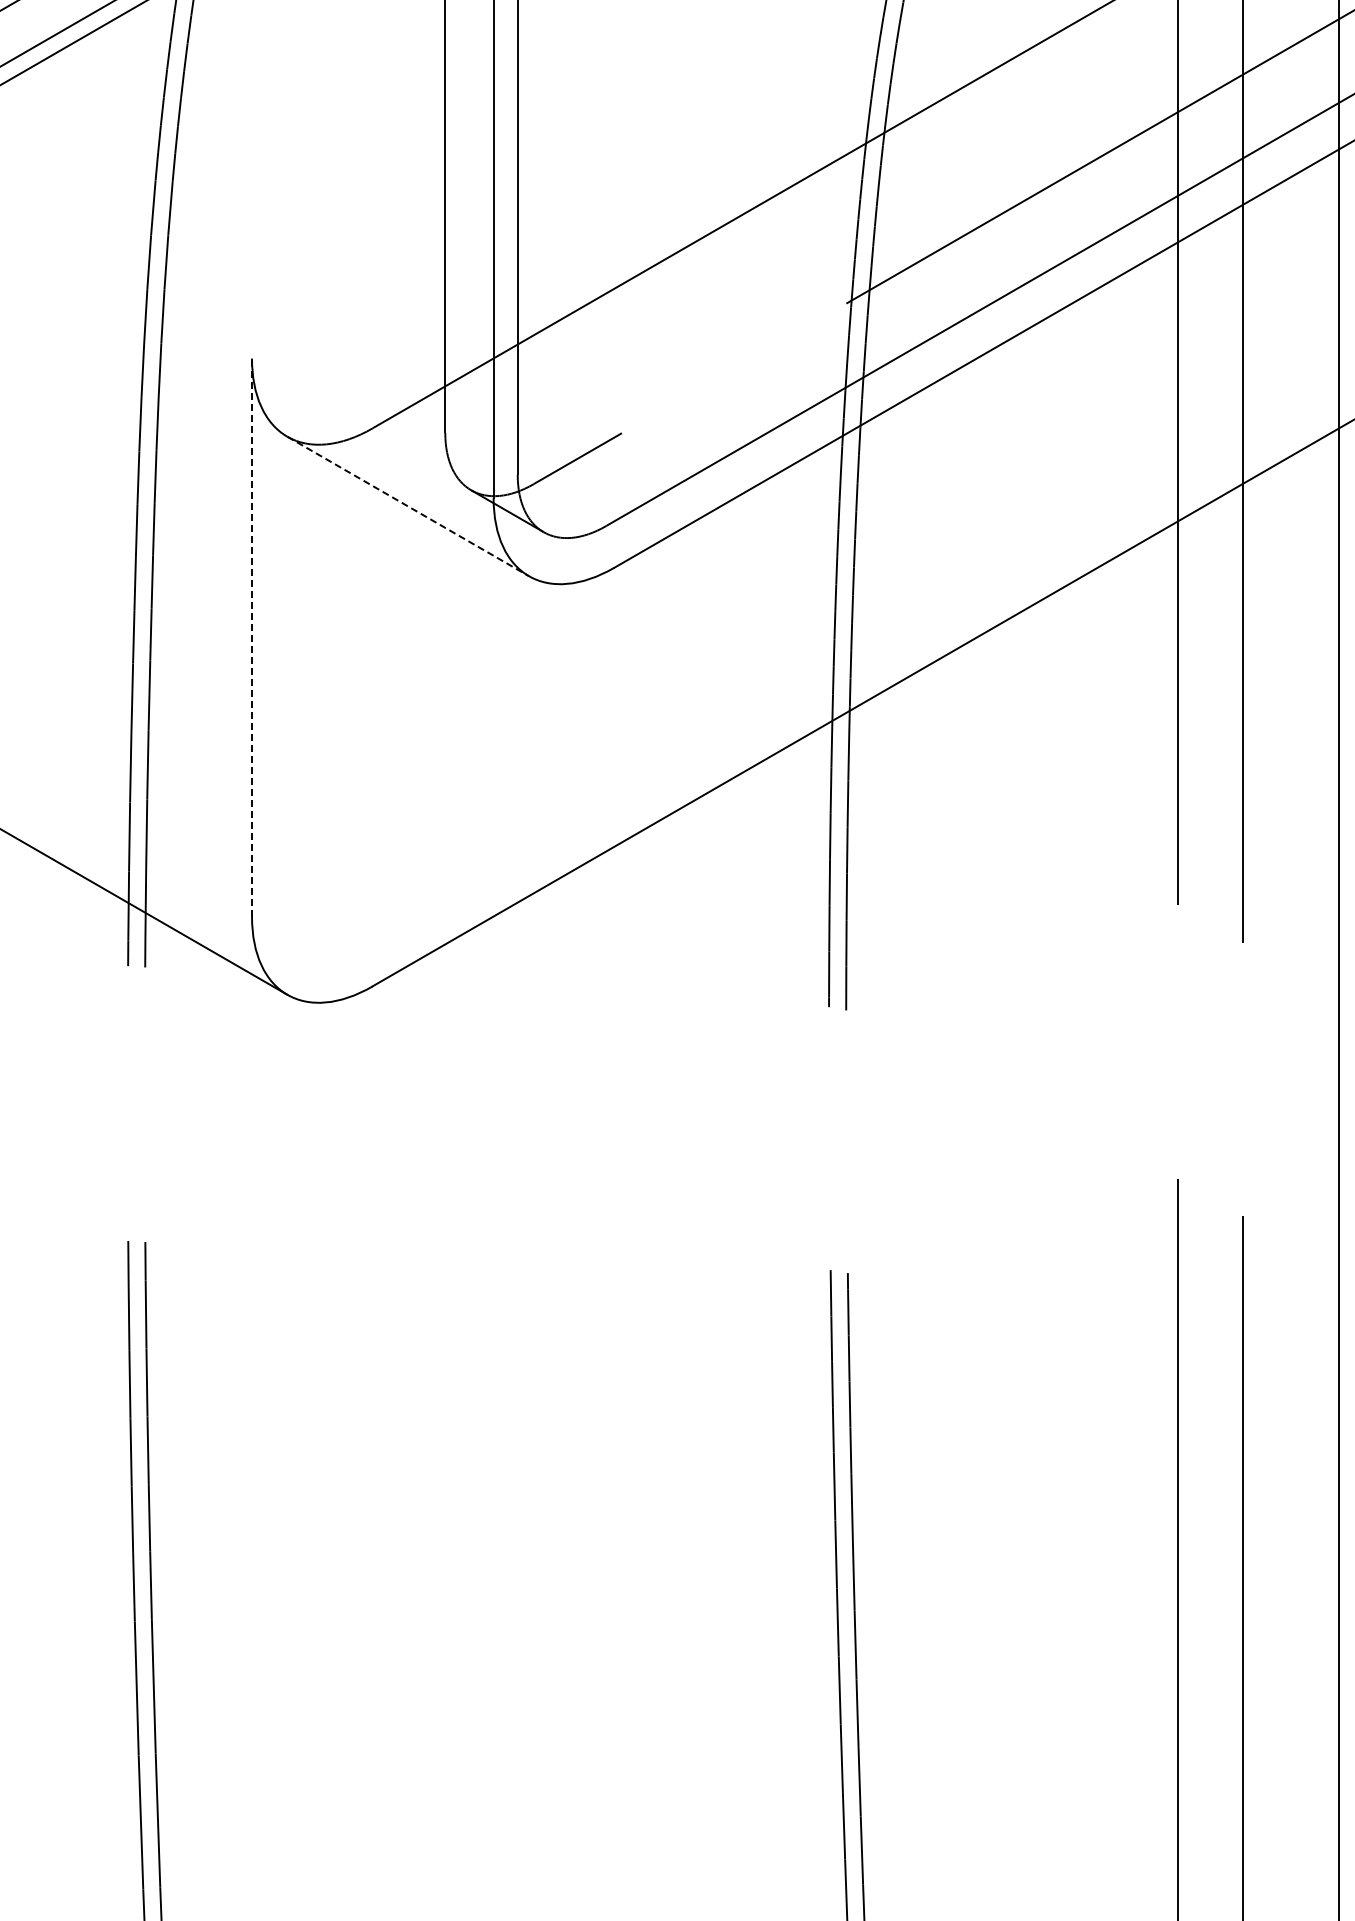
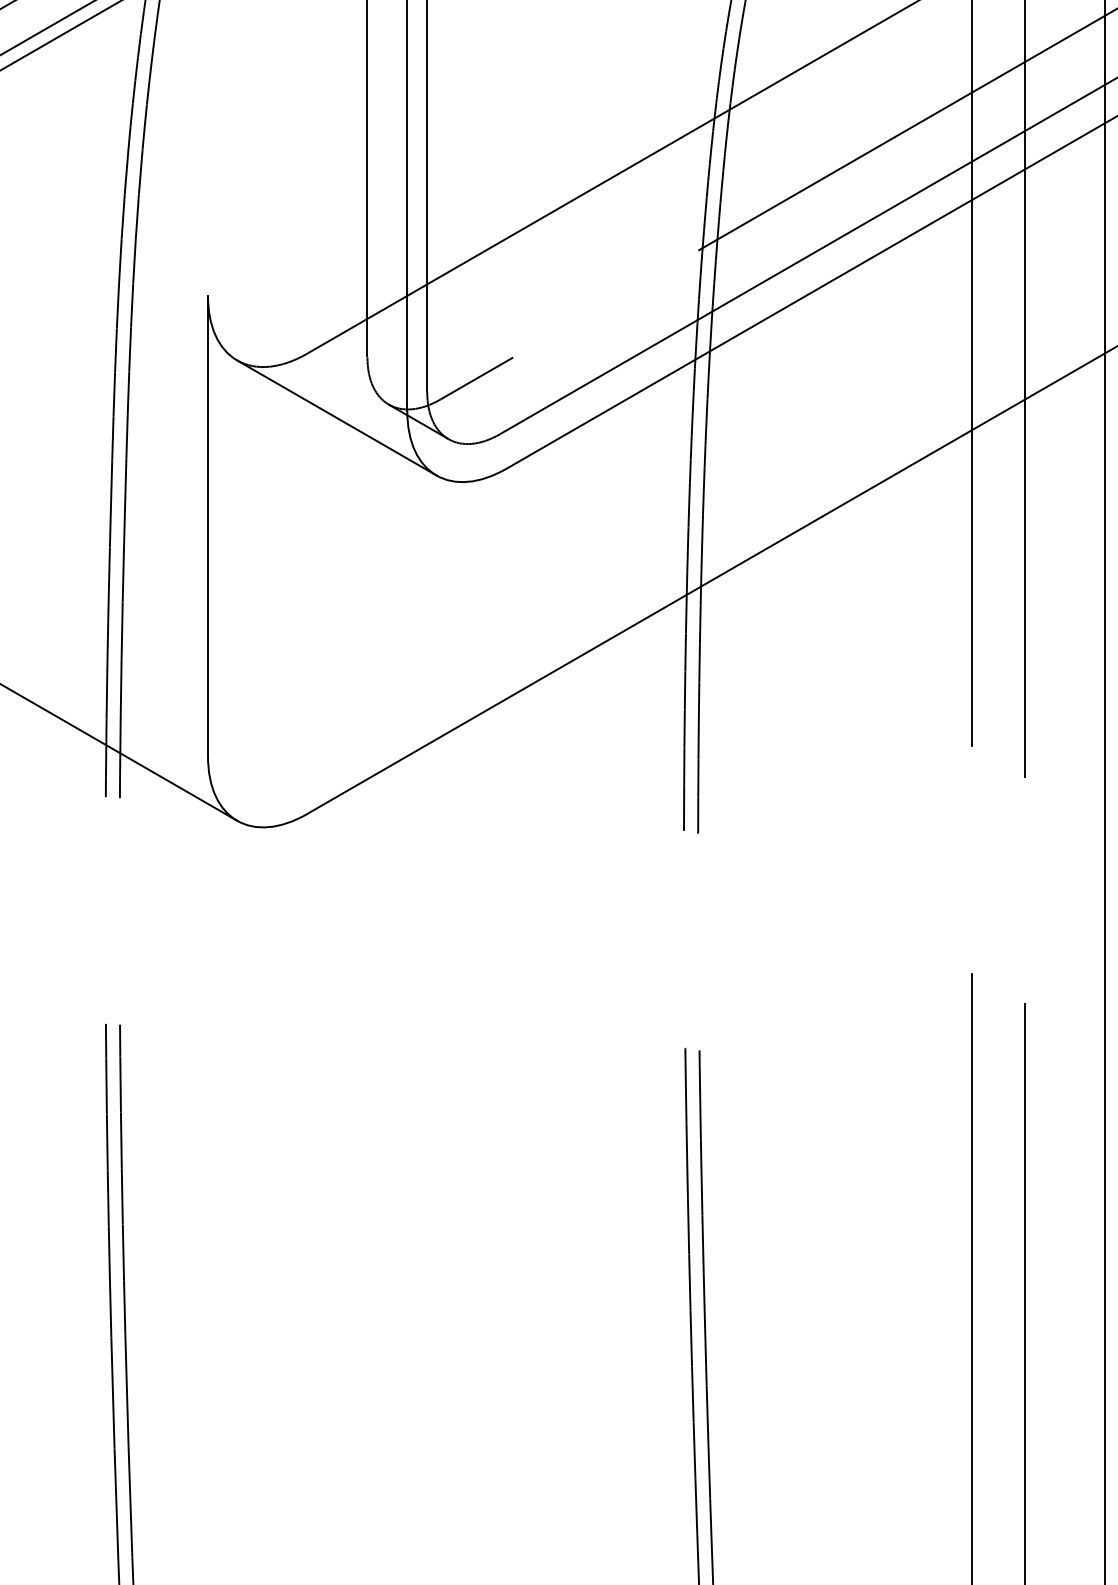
line: (408, 506) -> (337, 417), dashed -> solid
line: (251, 637) -> (207, 526), dashed -> solid

